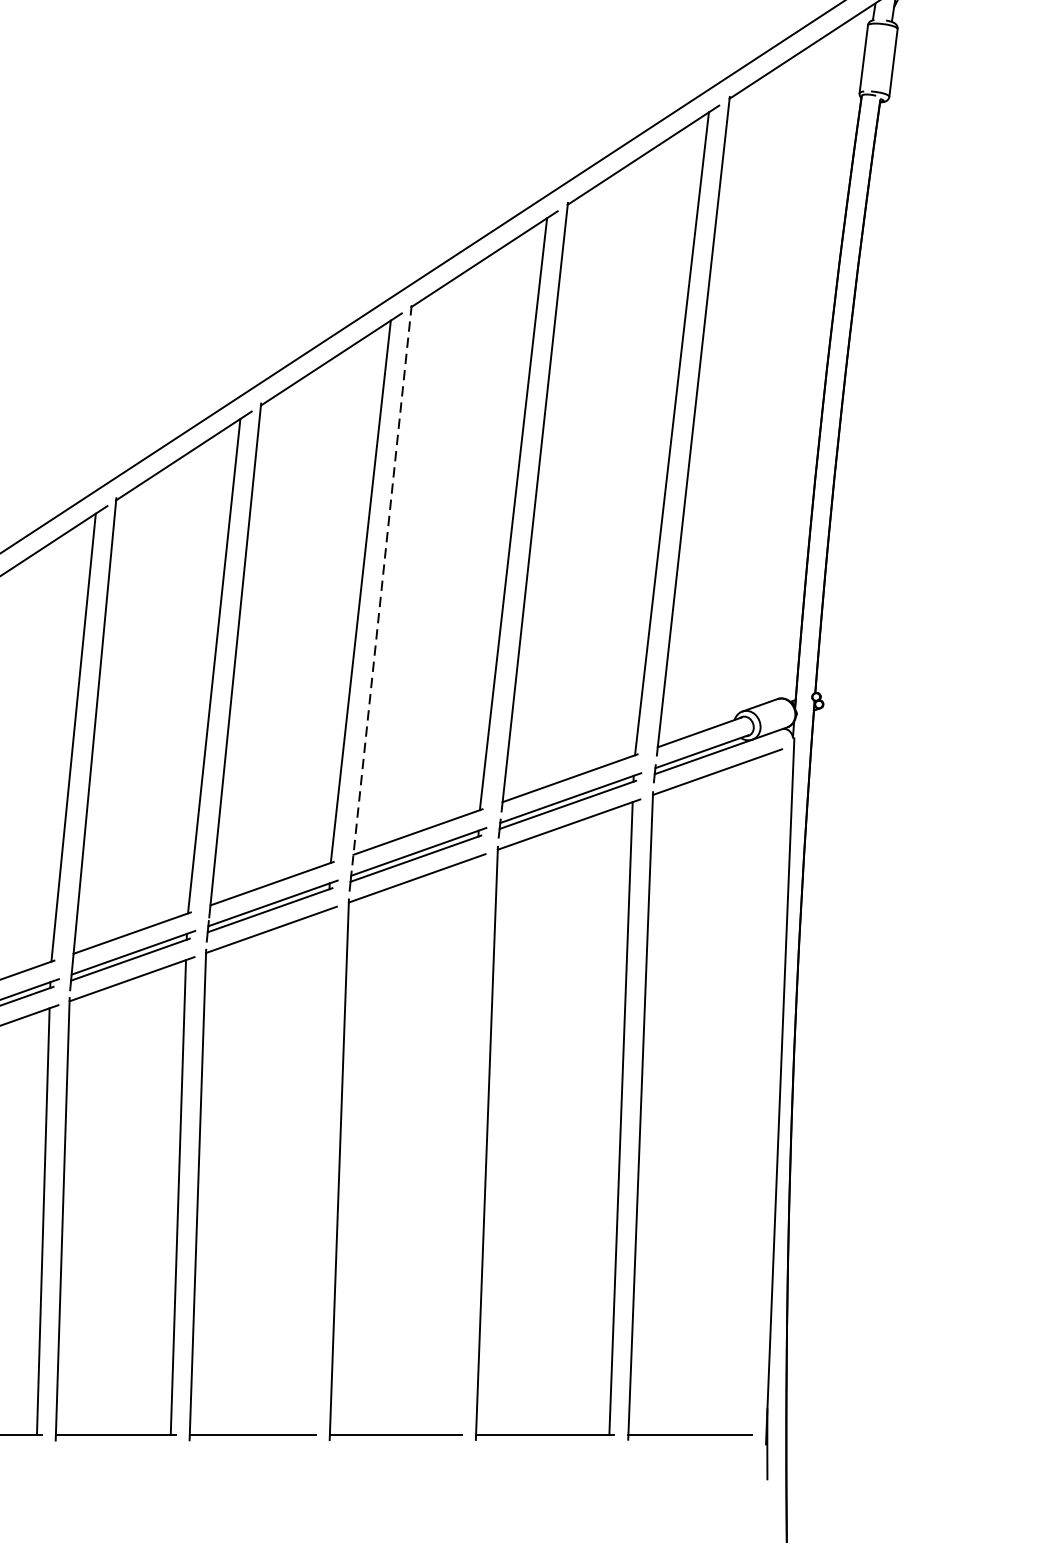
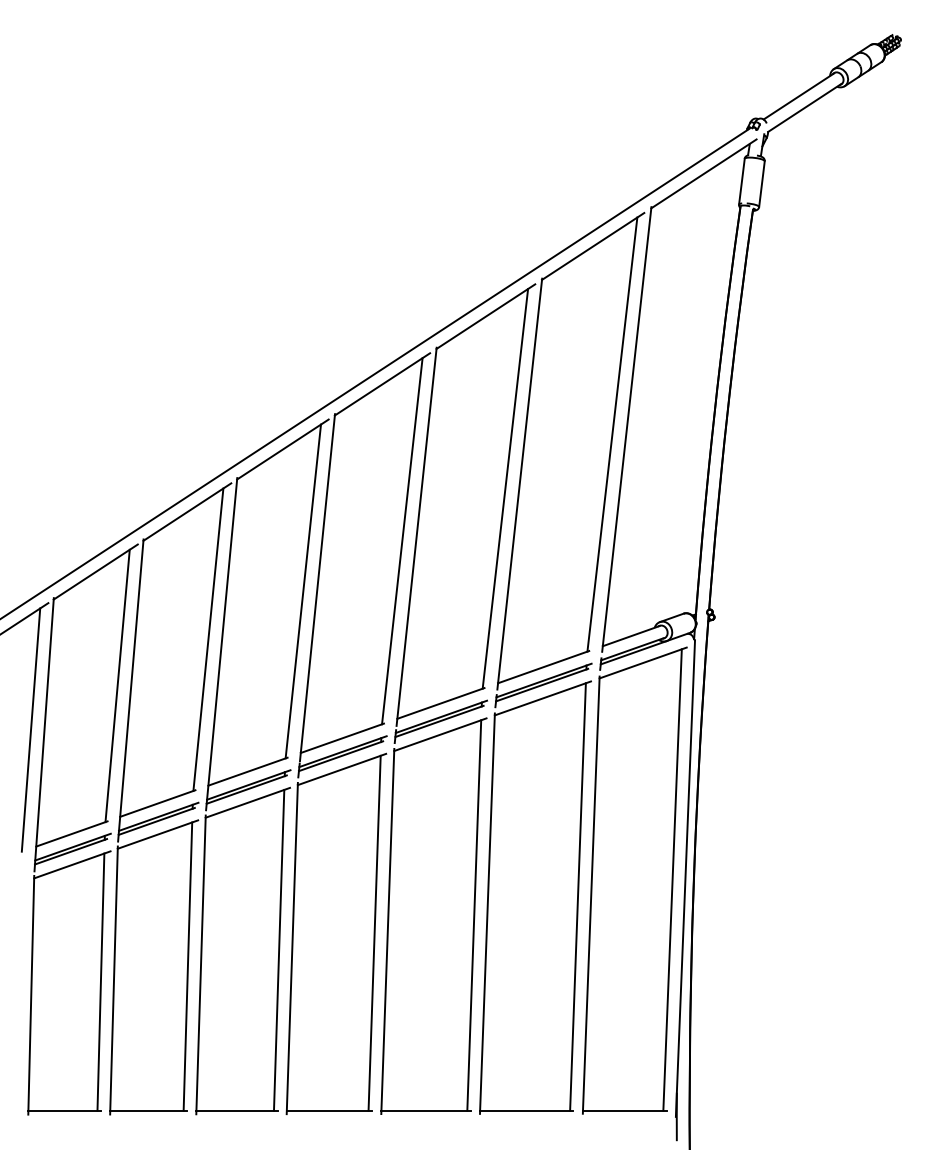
line: (381, 586) -> (416, 537), dashed -> solid
line: (760, 1092) -> (672, 879), added
line: (467, 1146) -> (474, 915), added
line: (319, 1171) -> (374, 932), added

